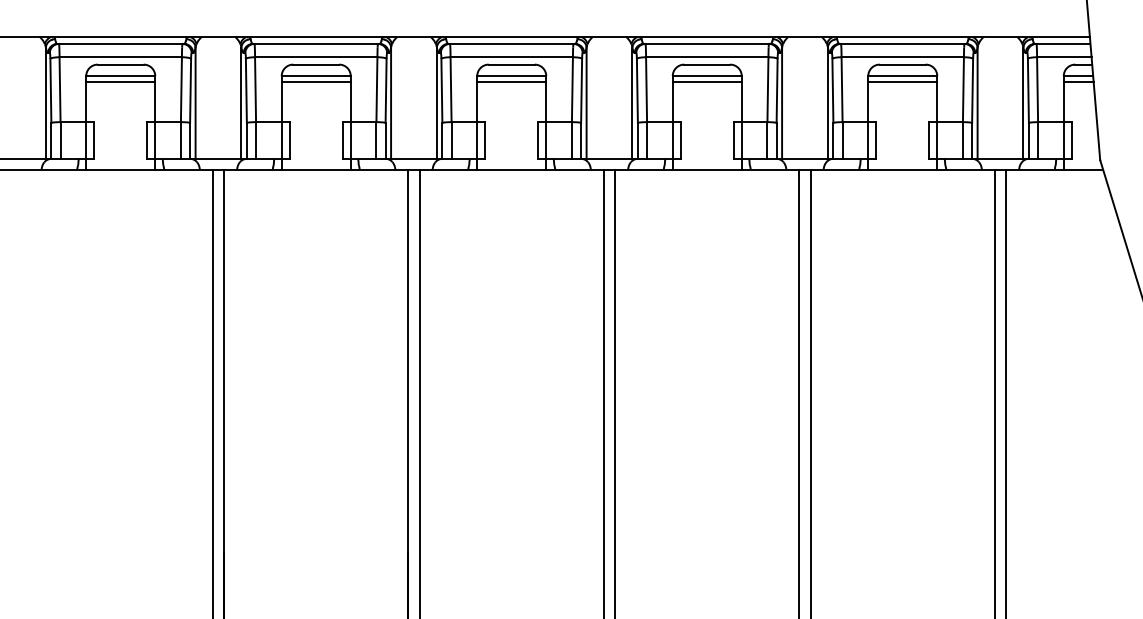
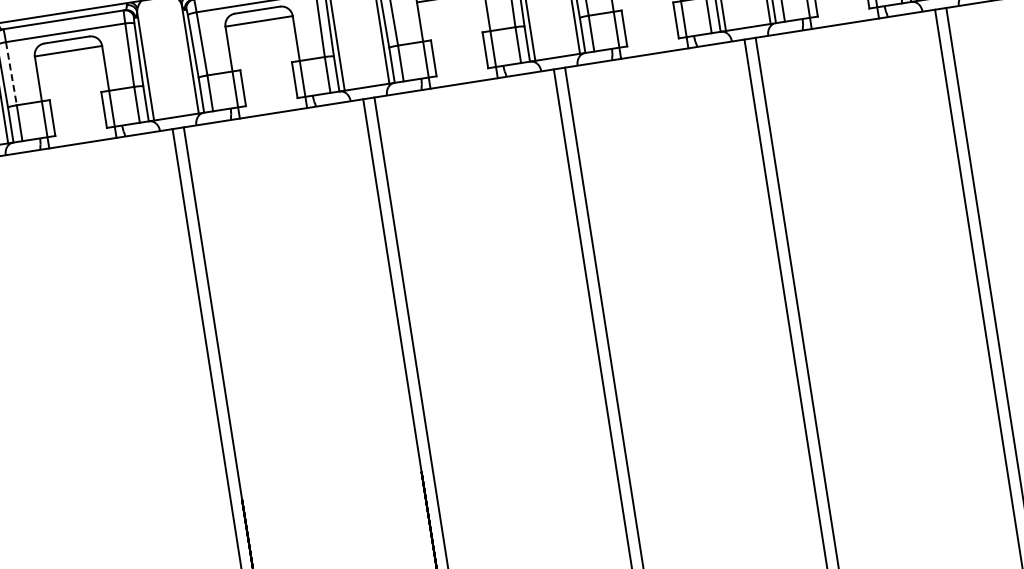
line: (120, 81) -> (69, 56), removed
line: (315, 81) -> (259, 26), removed
line: (60, 90) -> (11, 74), solid -> dashed

